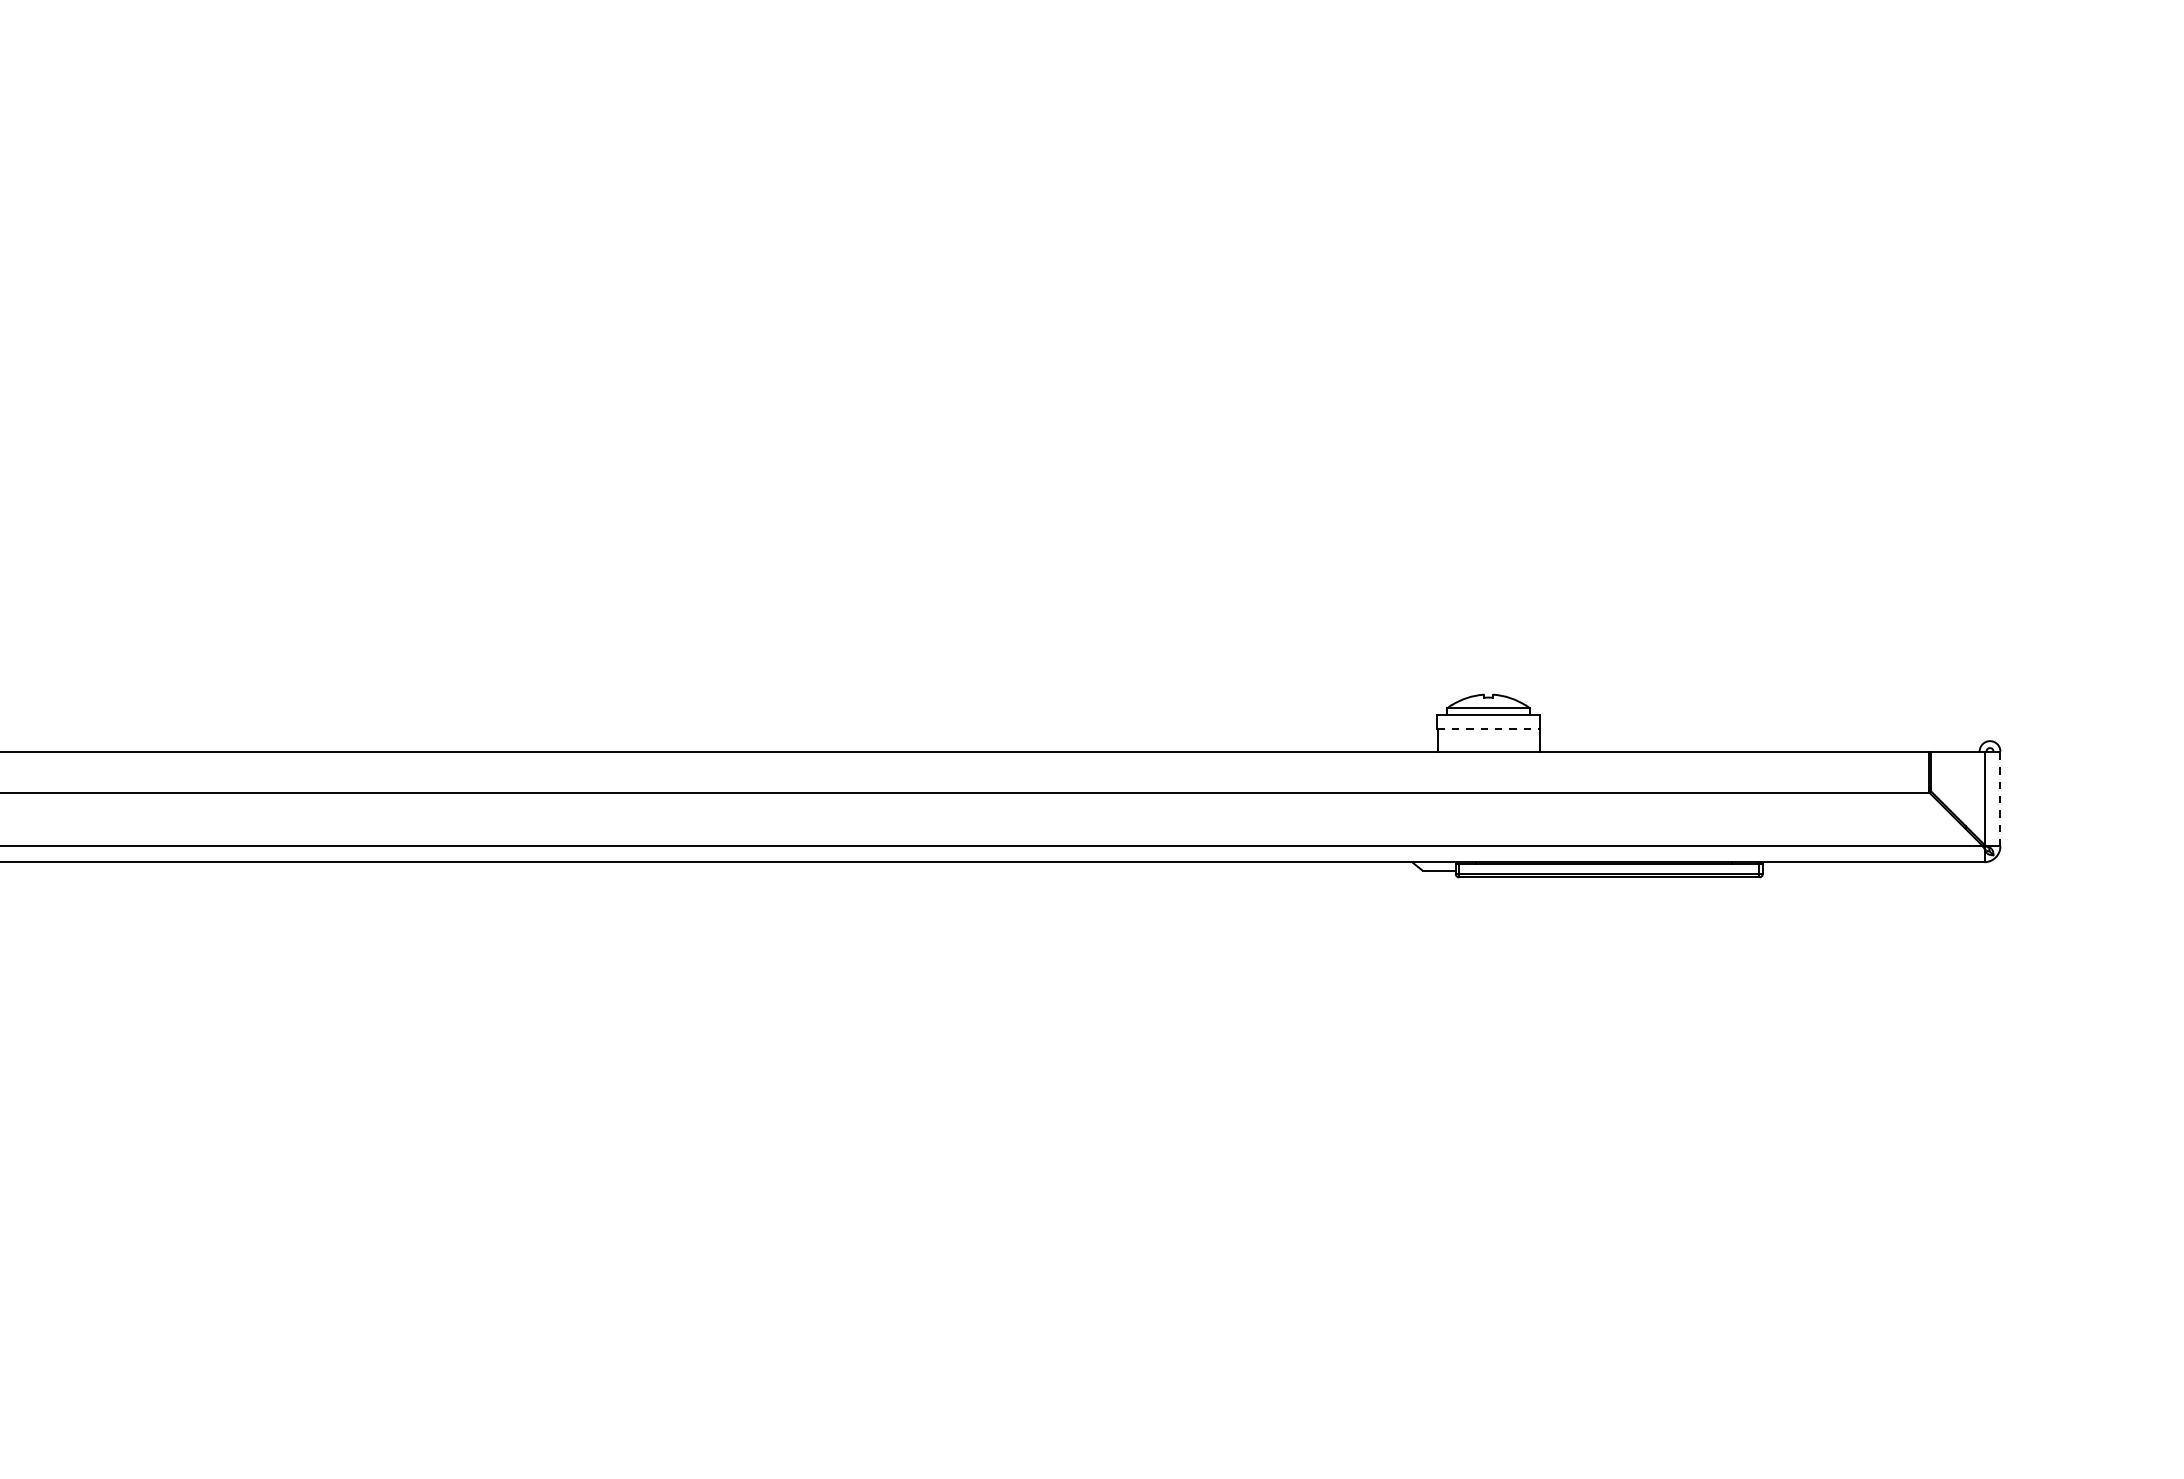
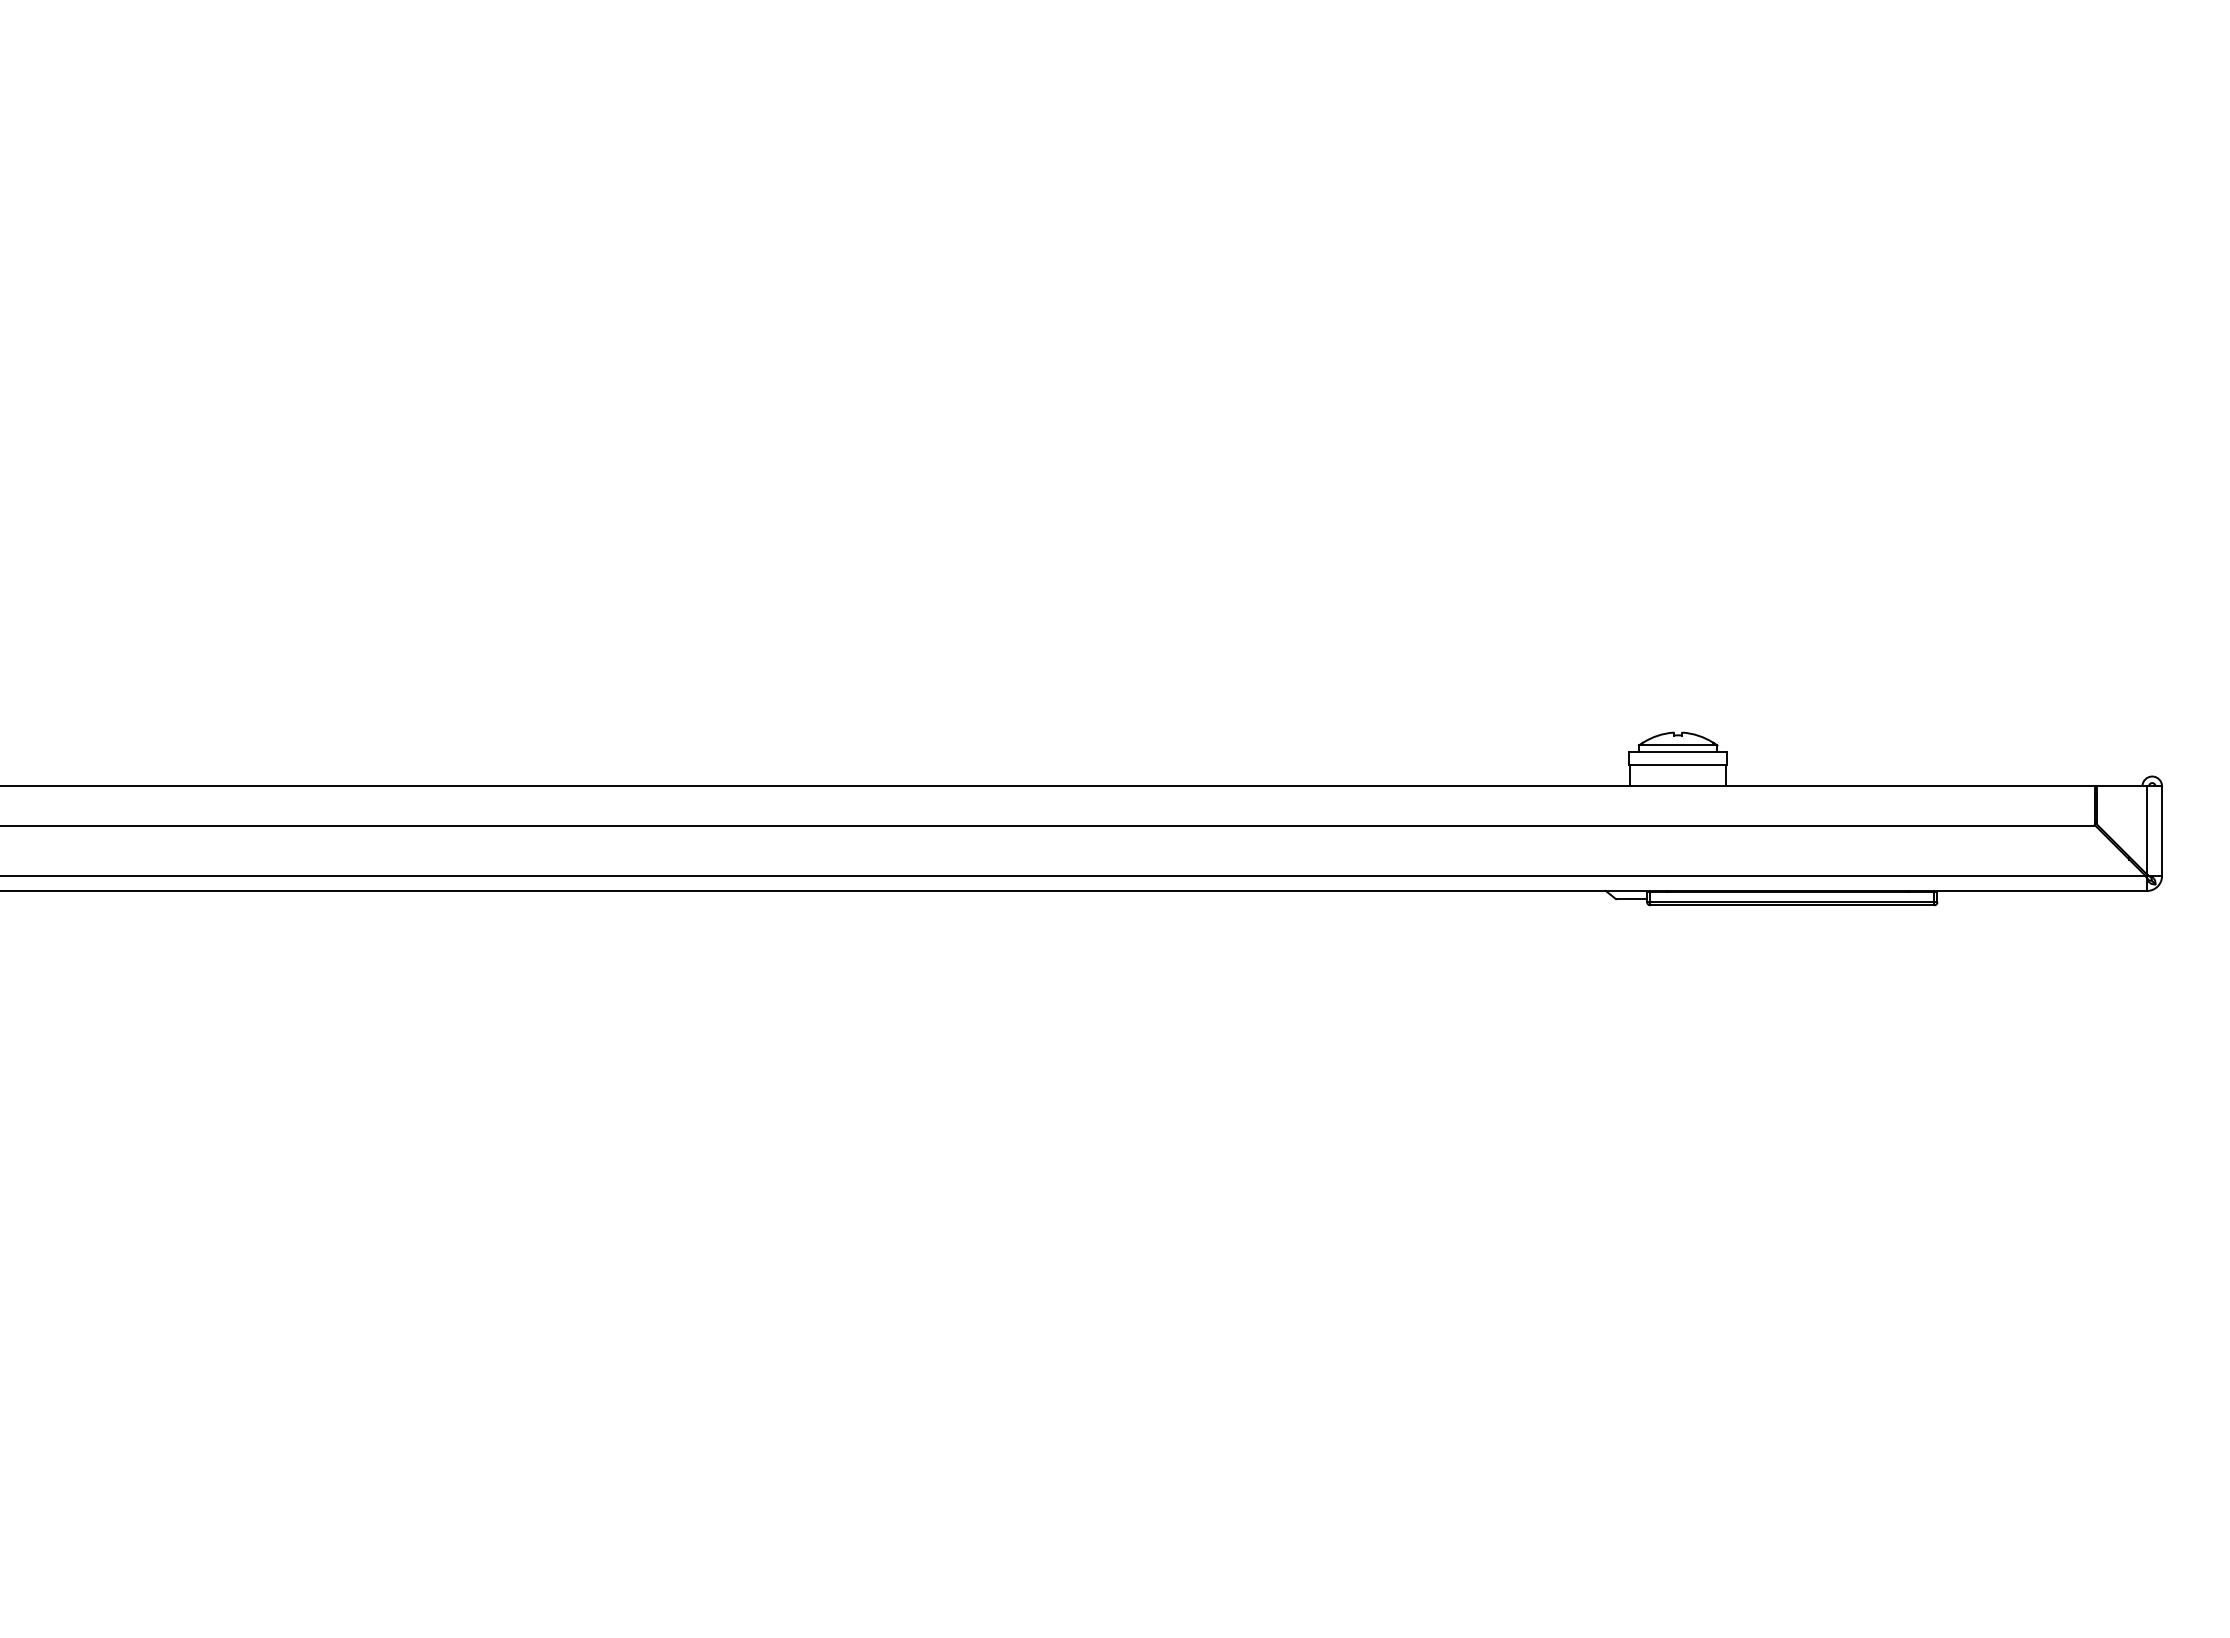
line: (1488, 729) -> (1678, 765), dashed -> solid
line: (2000, 799) -> (2162, 831), dashed -> solid

